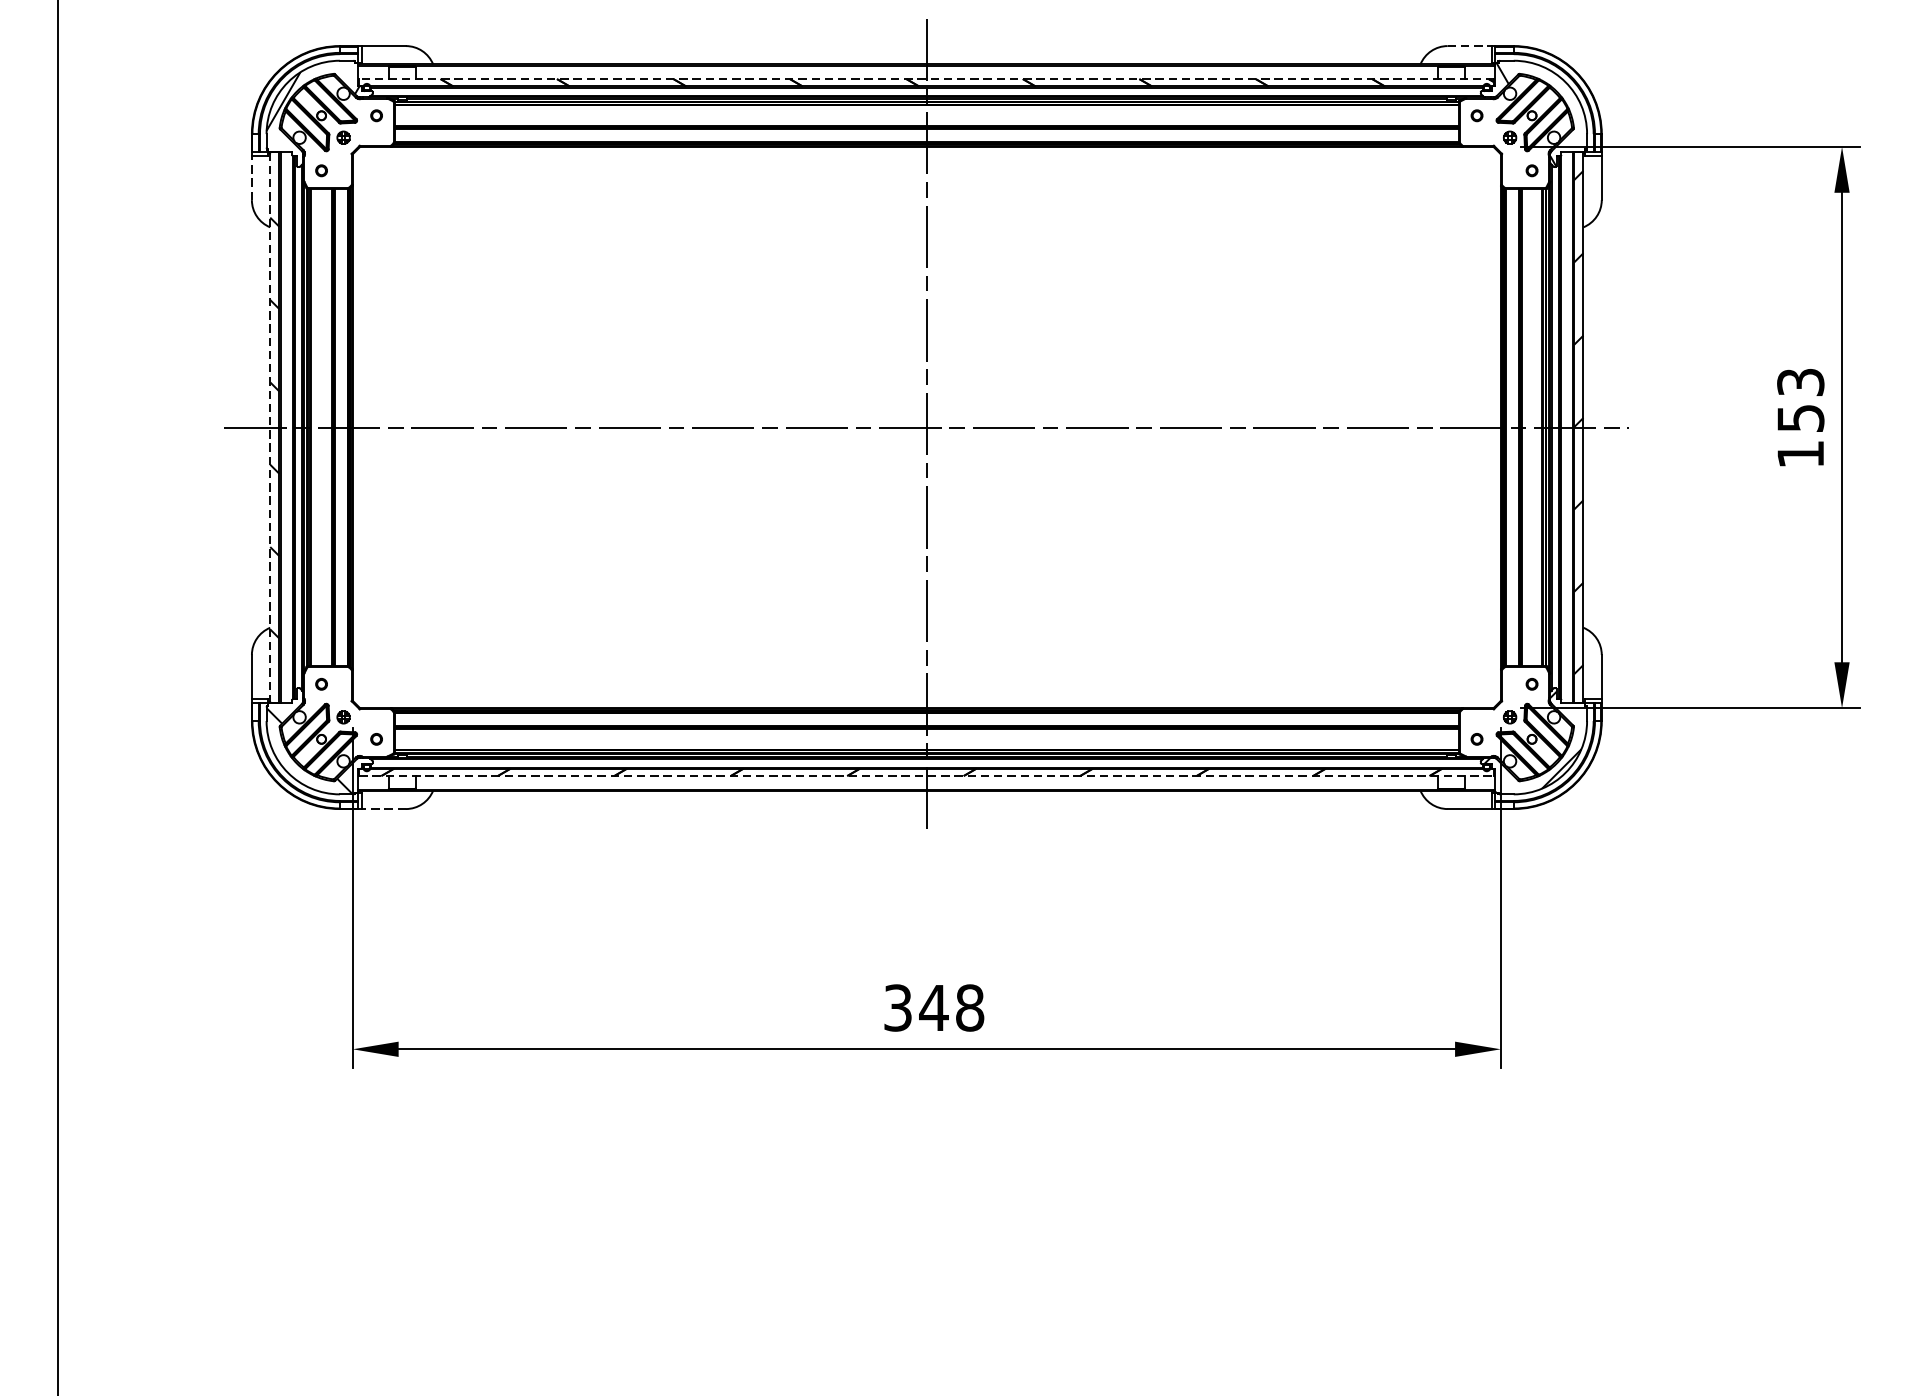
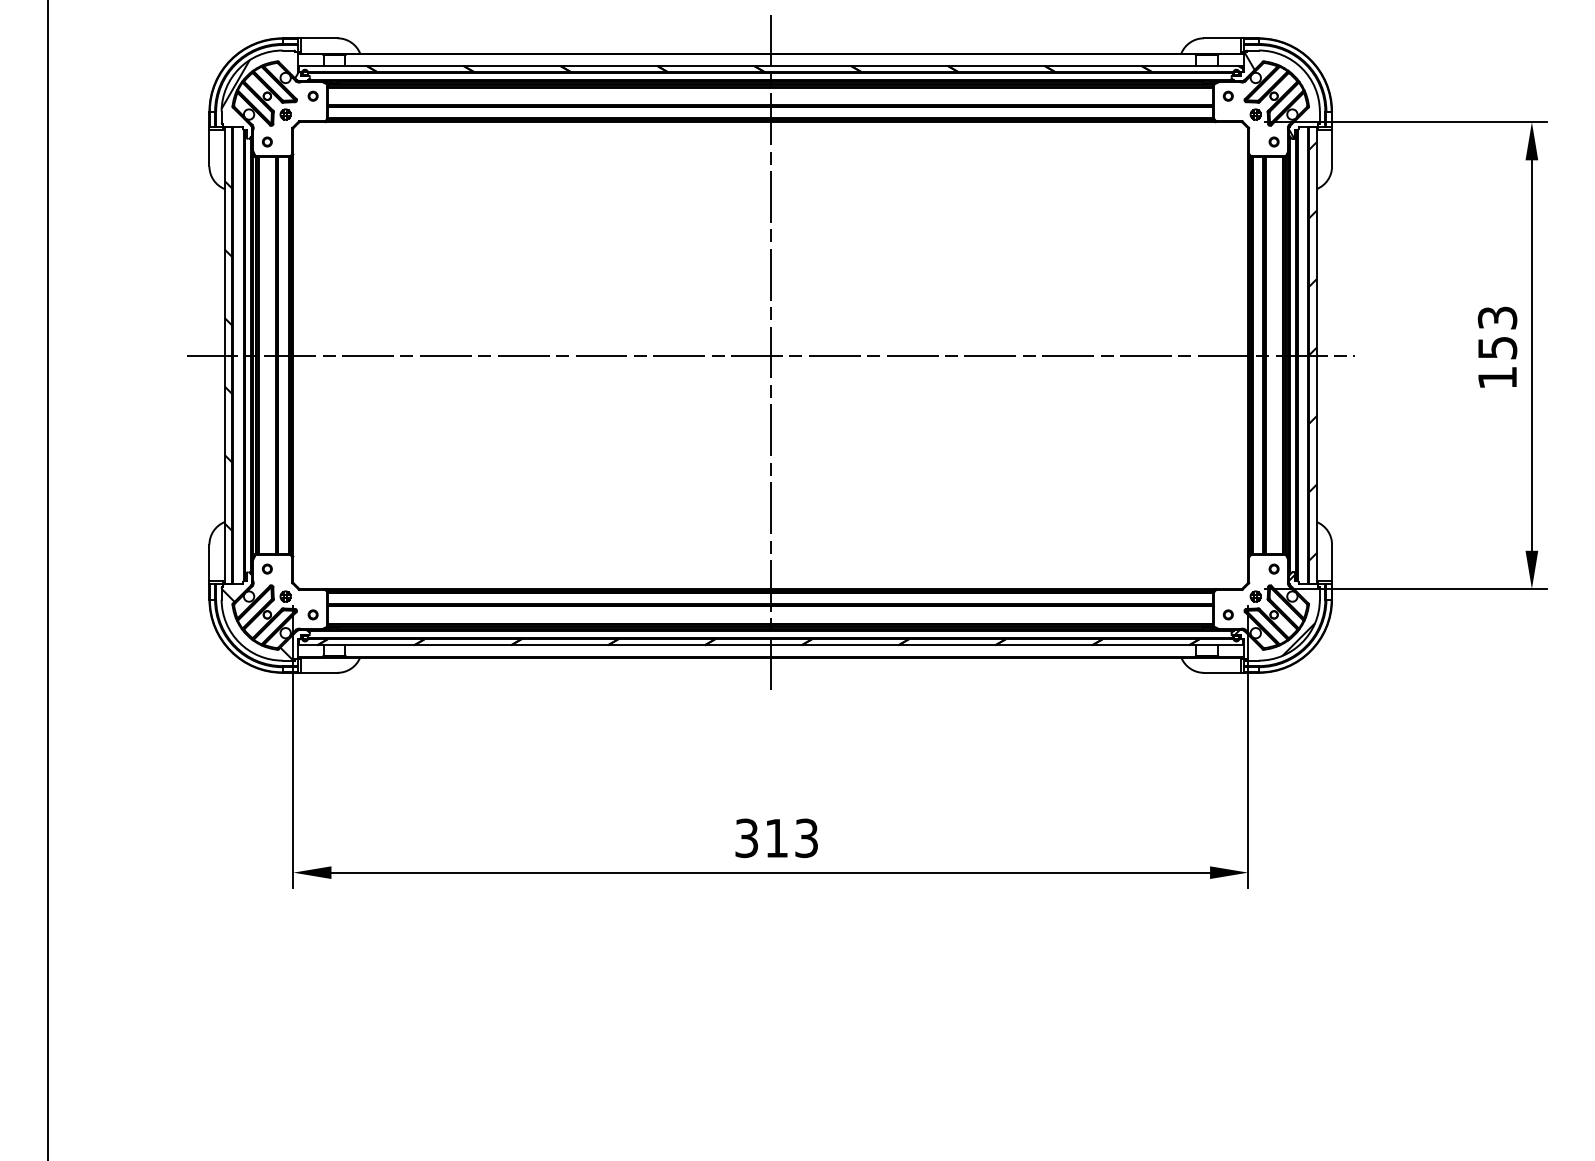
line: (1470, 46) -> (1222, 38), dashed -> solid
line: (926, 78) -> (770, 65), dashed -> solid
line: (251, 177) -> (209, 147), dashed -> solid
line: (270, 427) -> (224, 355), dashed -> solid
line: (927, 776) -> (771, 645), dashed -> solid
line: (383, 808) -> (318, 672), dashed -> solid
text: (951, 1008) -> (791, 838), 348 -> 313

